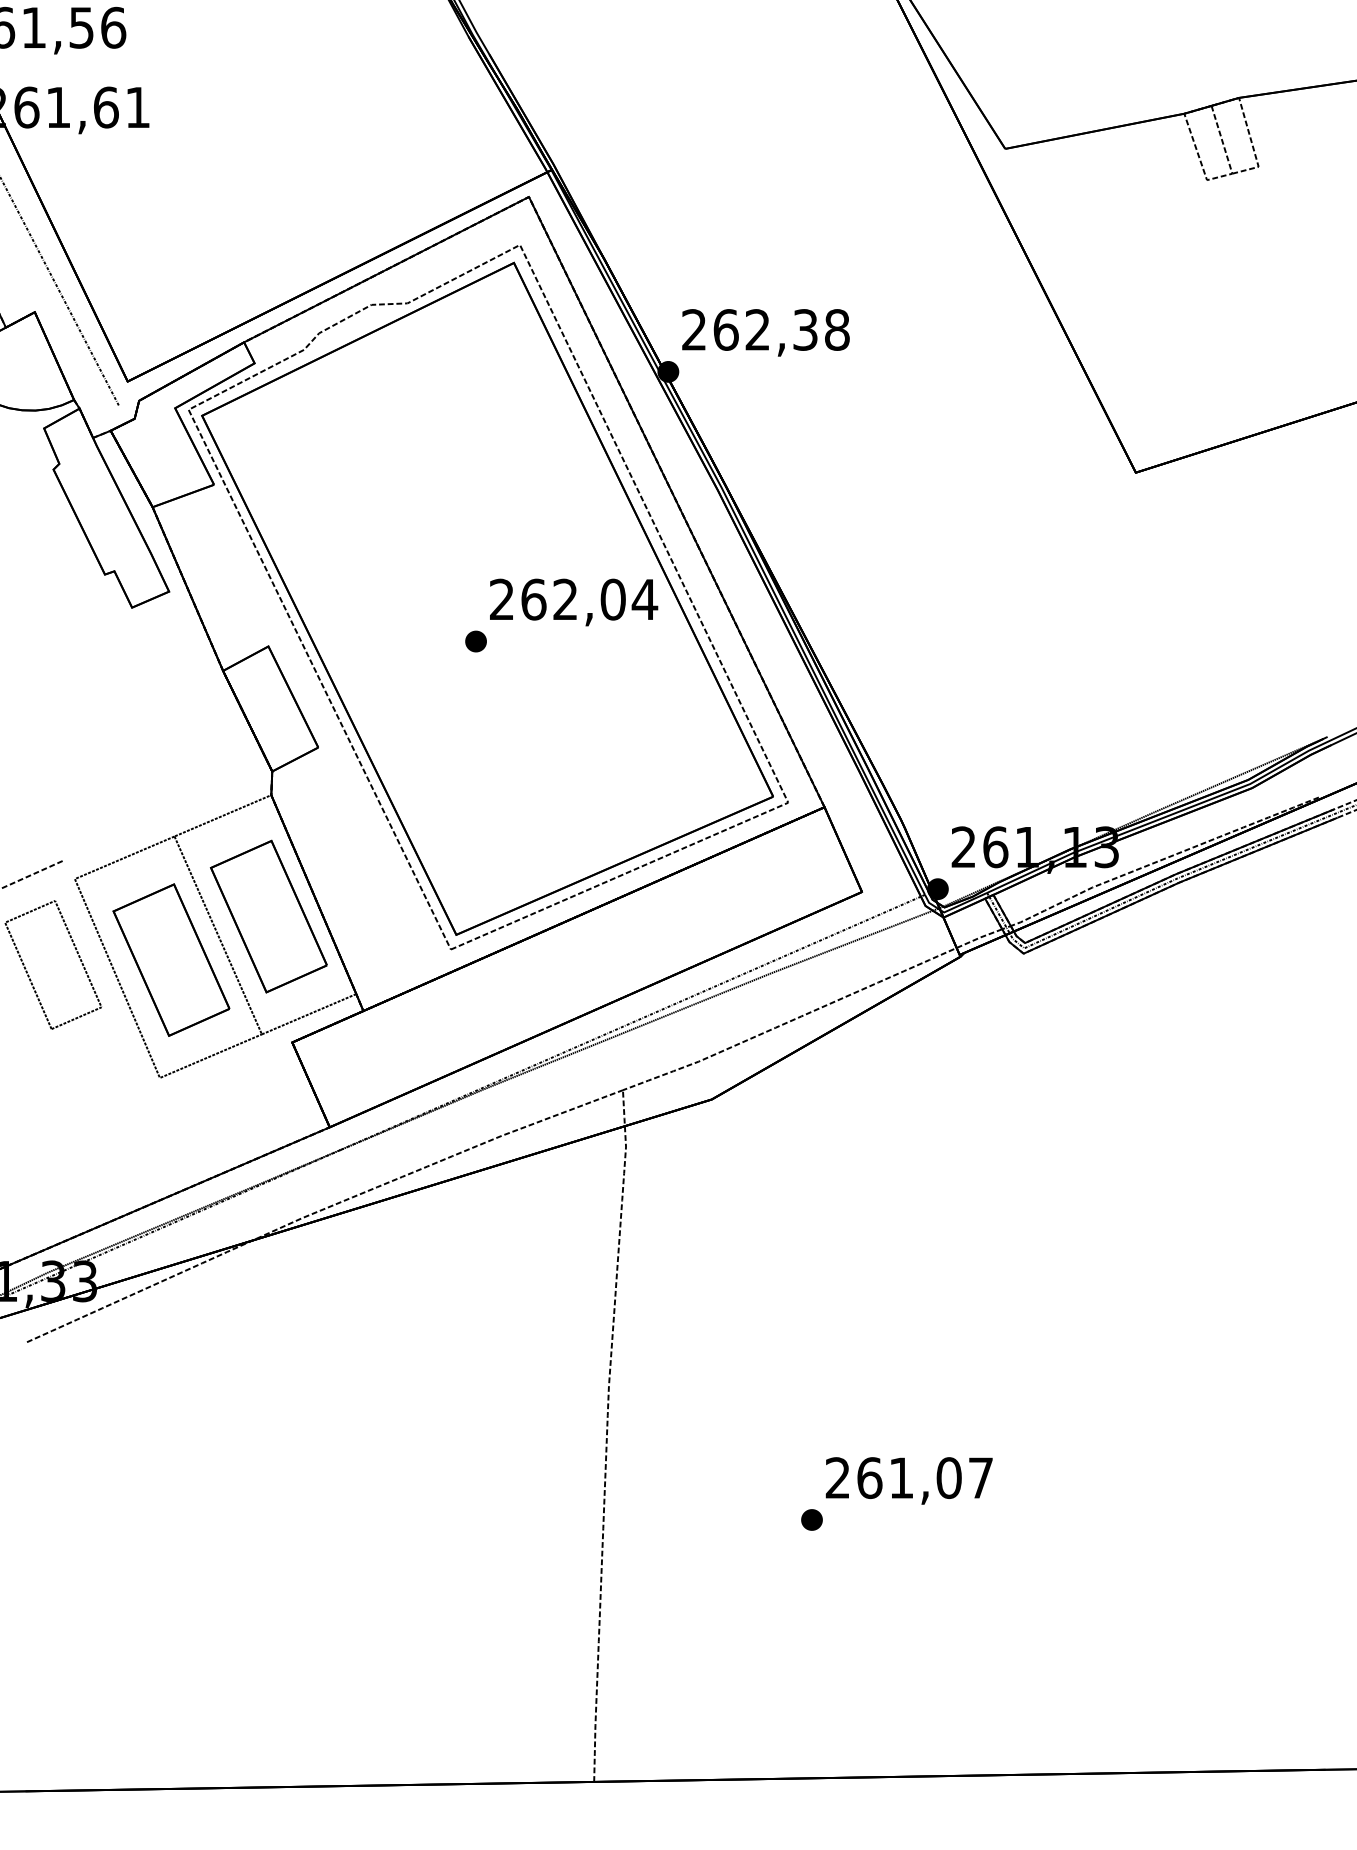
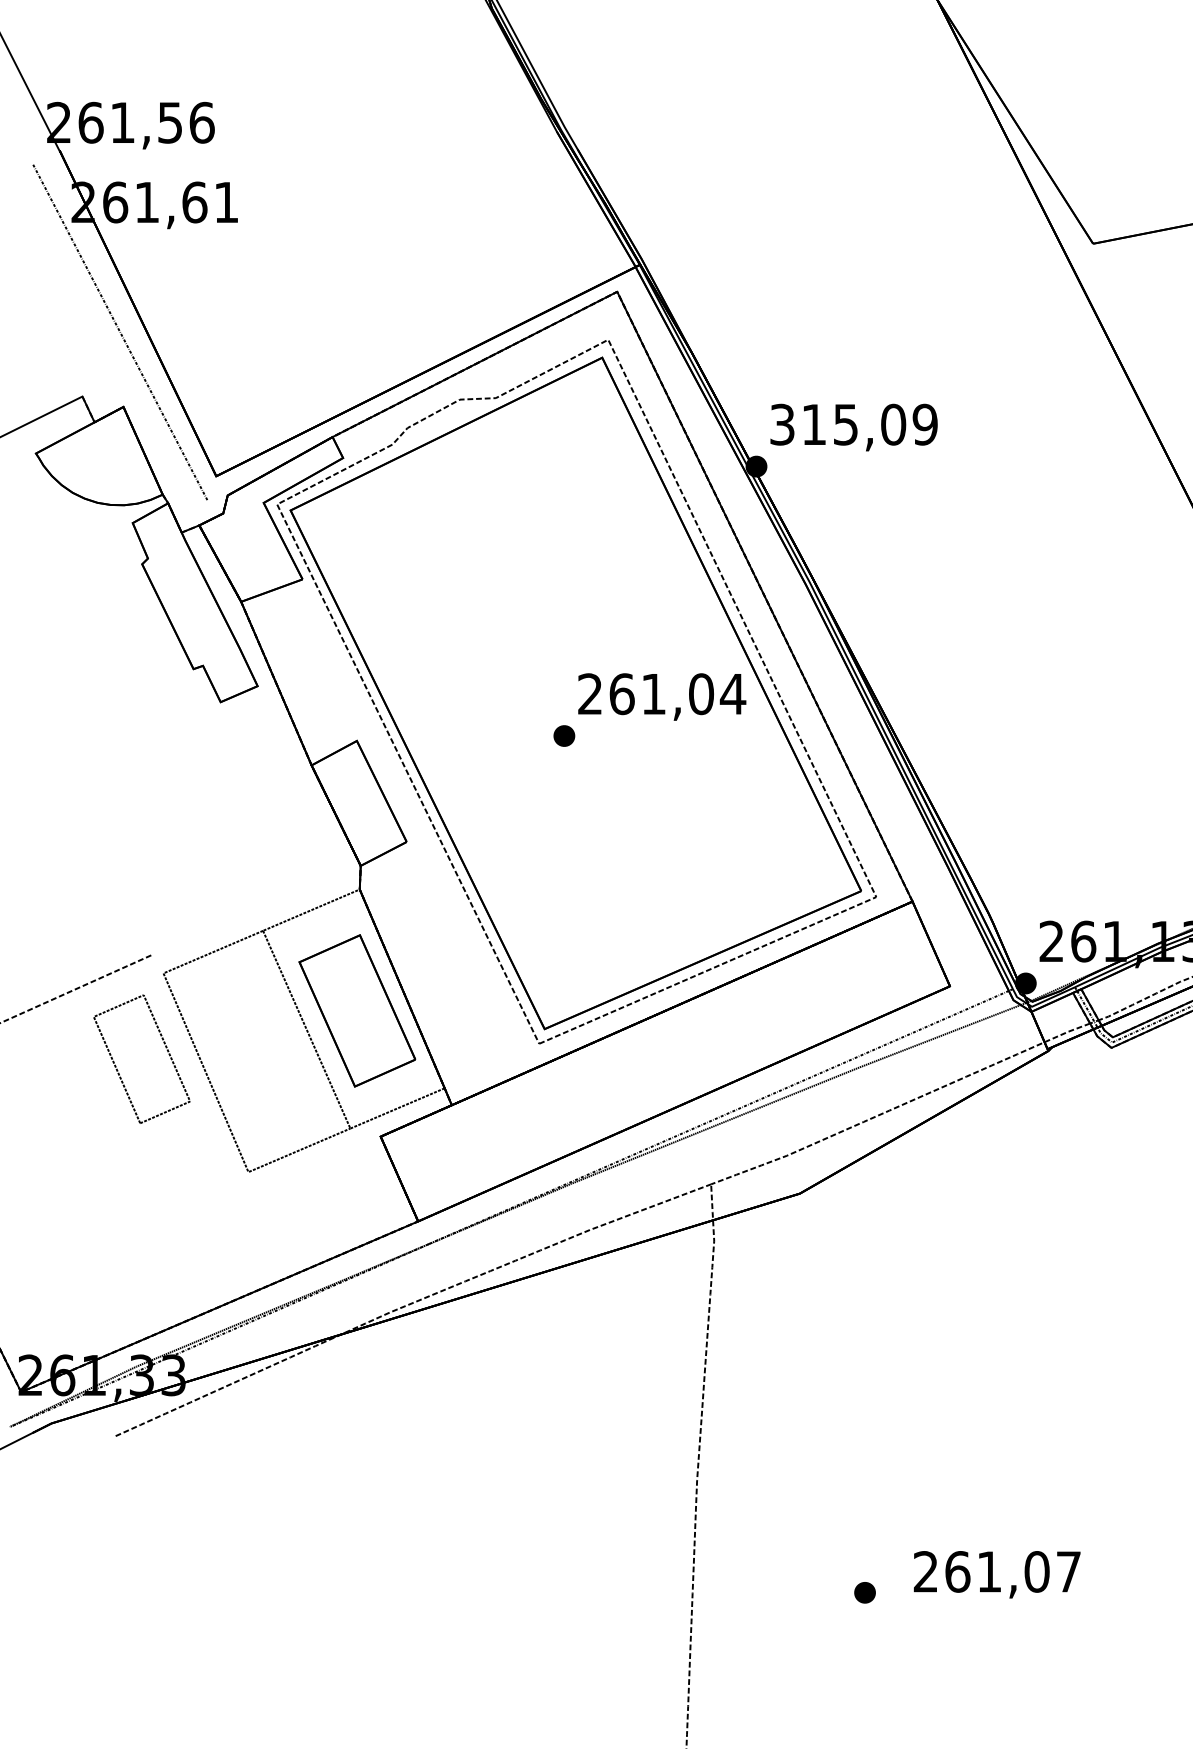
text: (765, 329) -> (853, 424), 262,38 -> 315,09
text: (564, 598) -> (652, 693), 262,04 -> 261,04
part: (171, 959) -> (260, 1053), removed
part: (811, 1519) -> (864, 1592), moved

